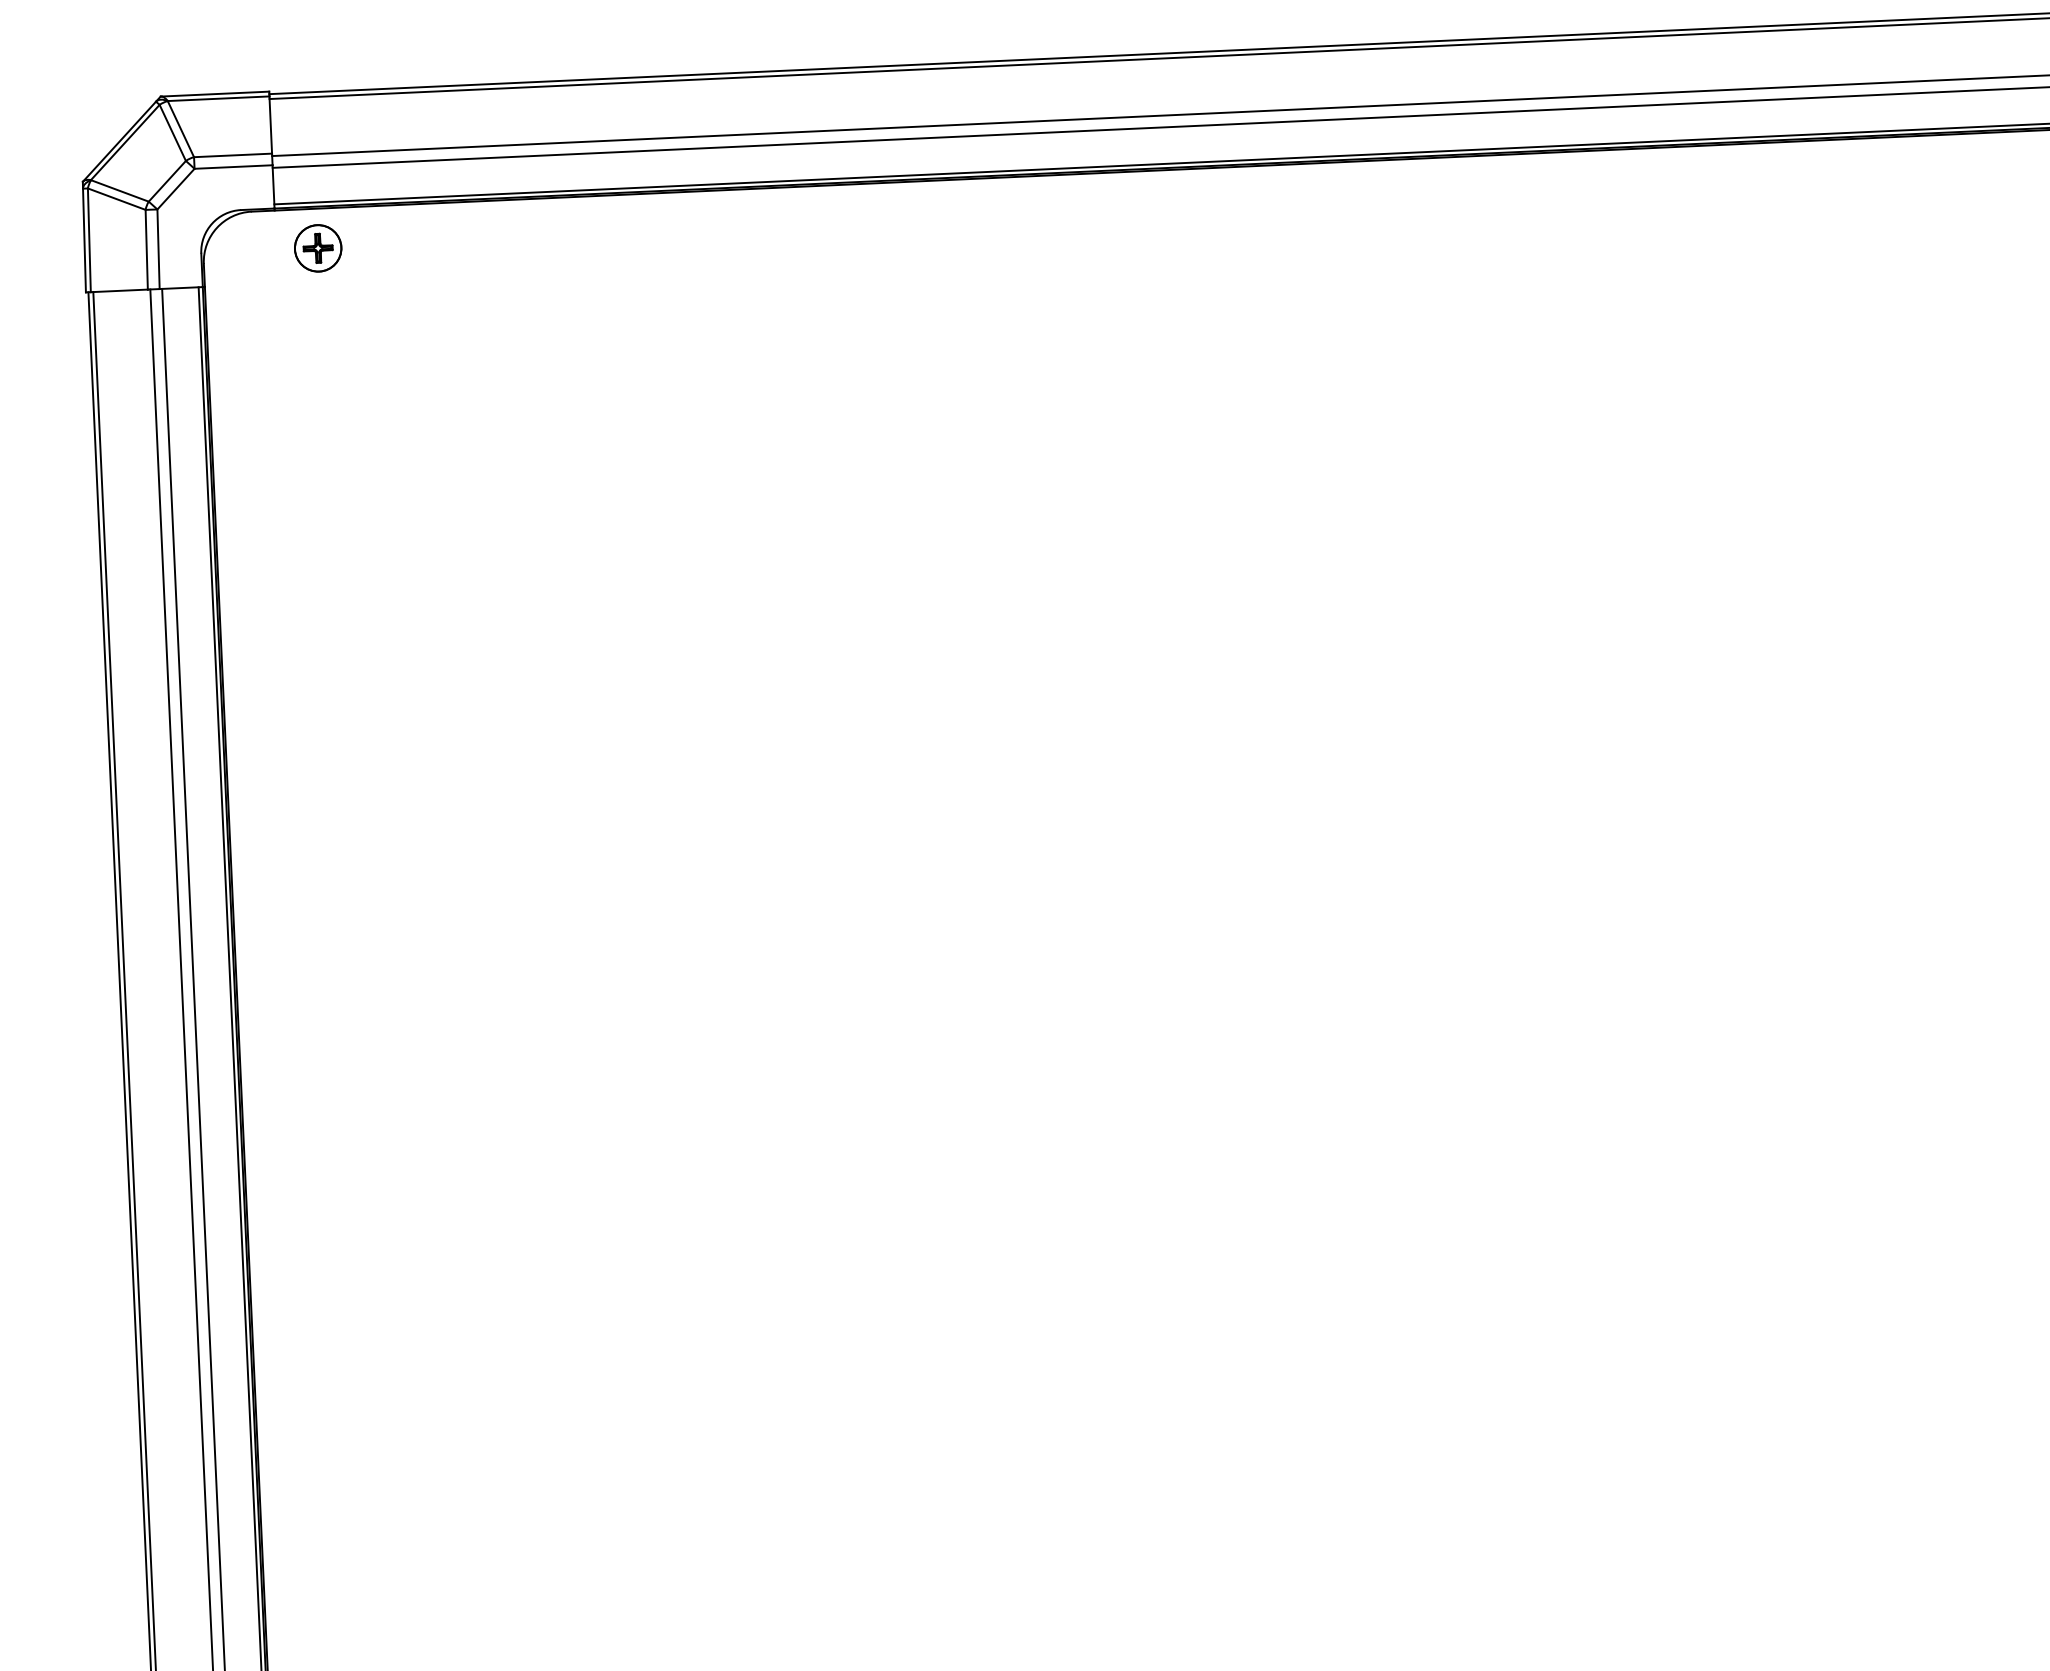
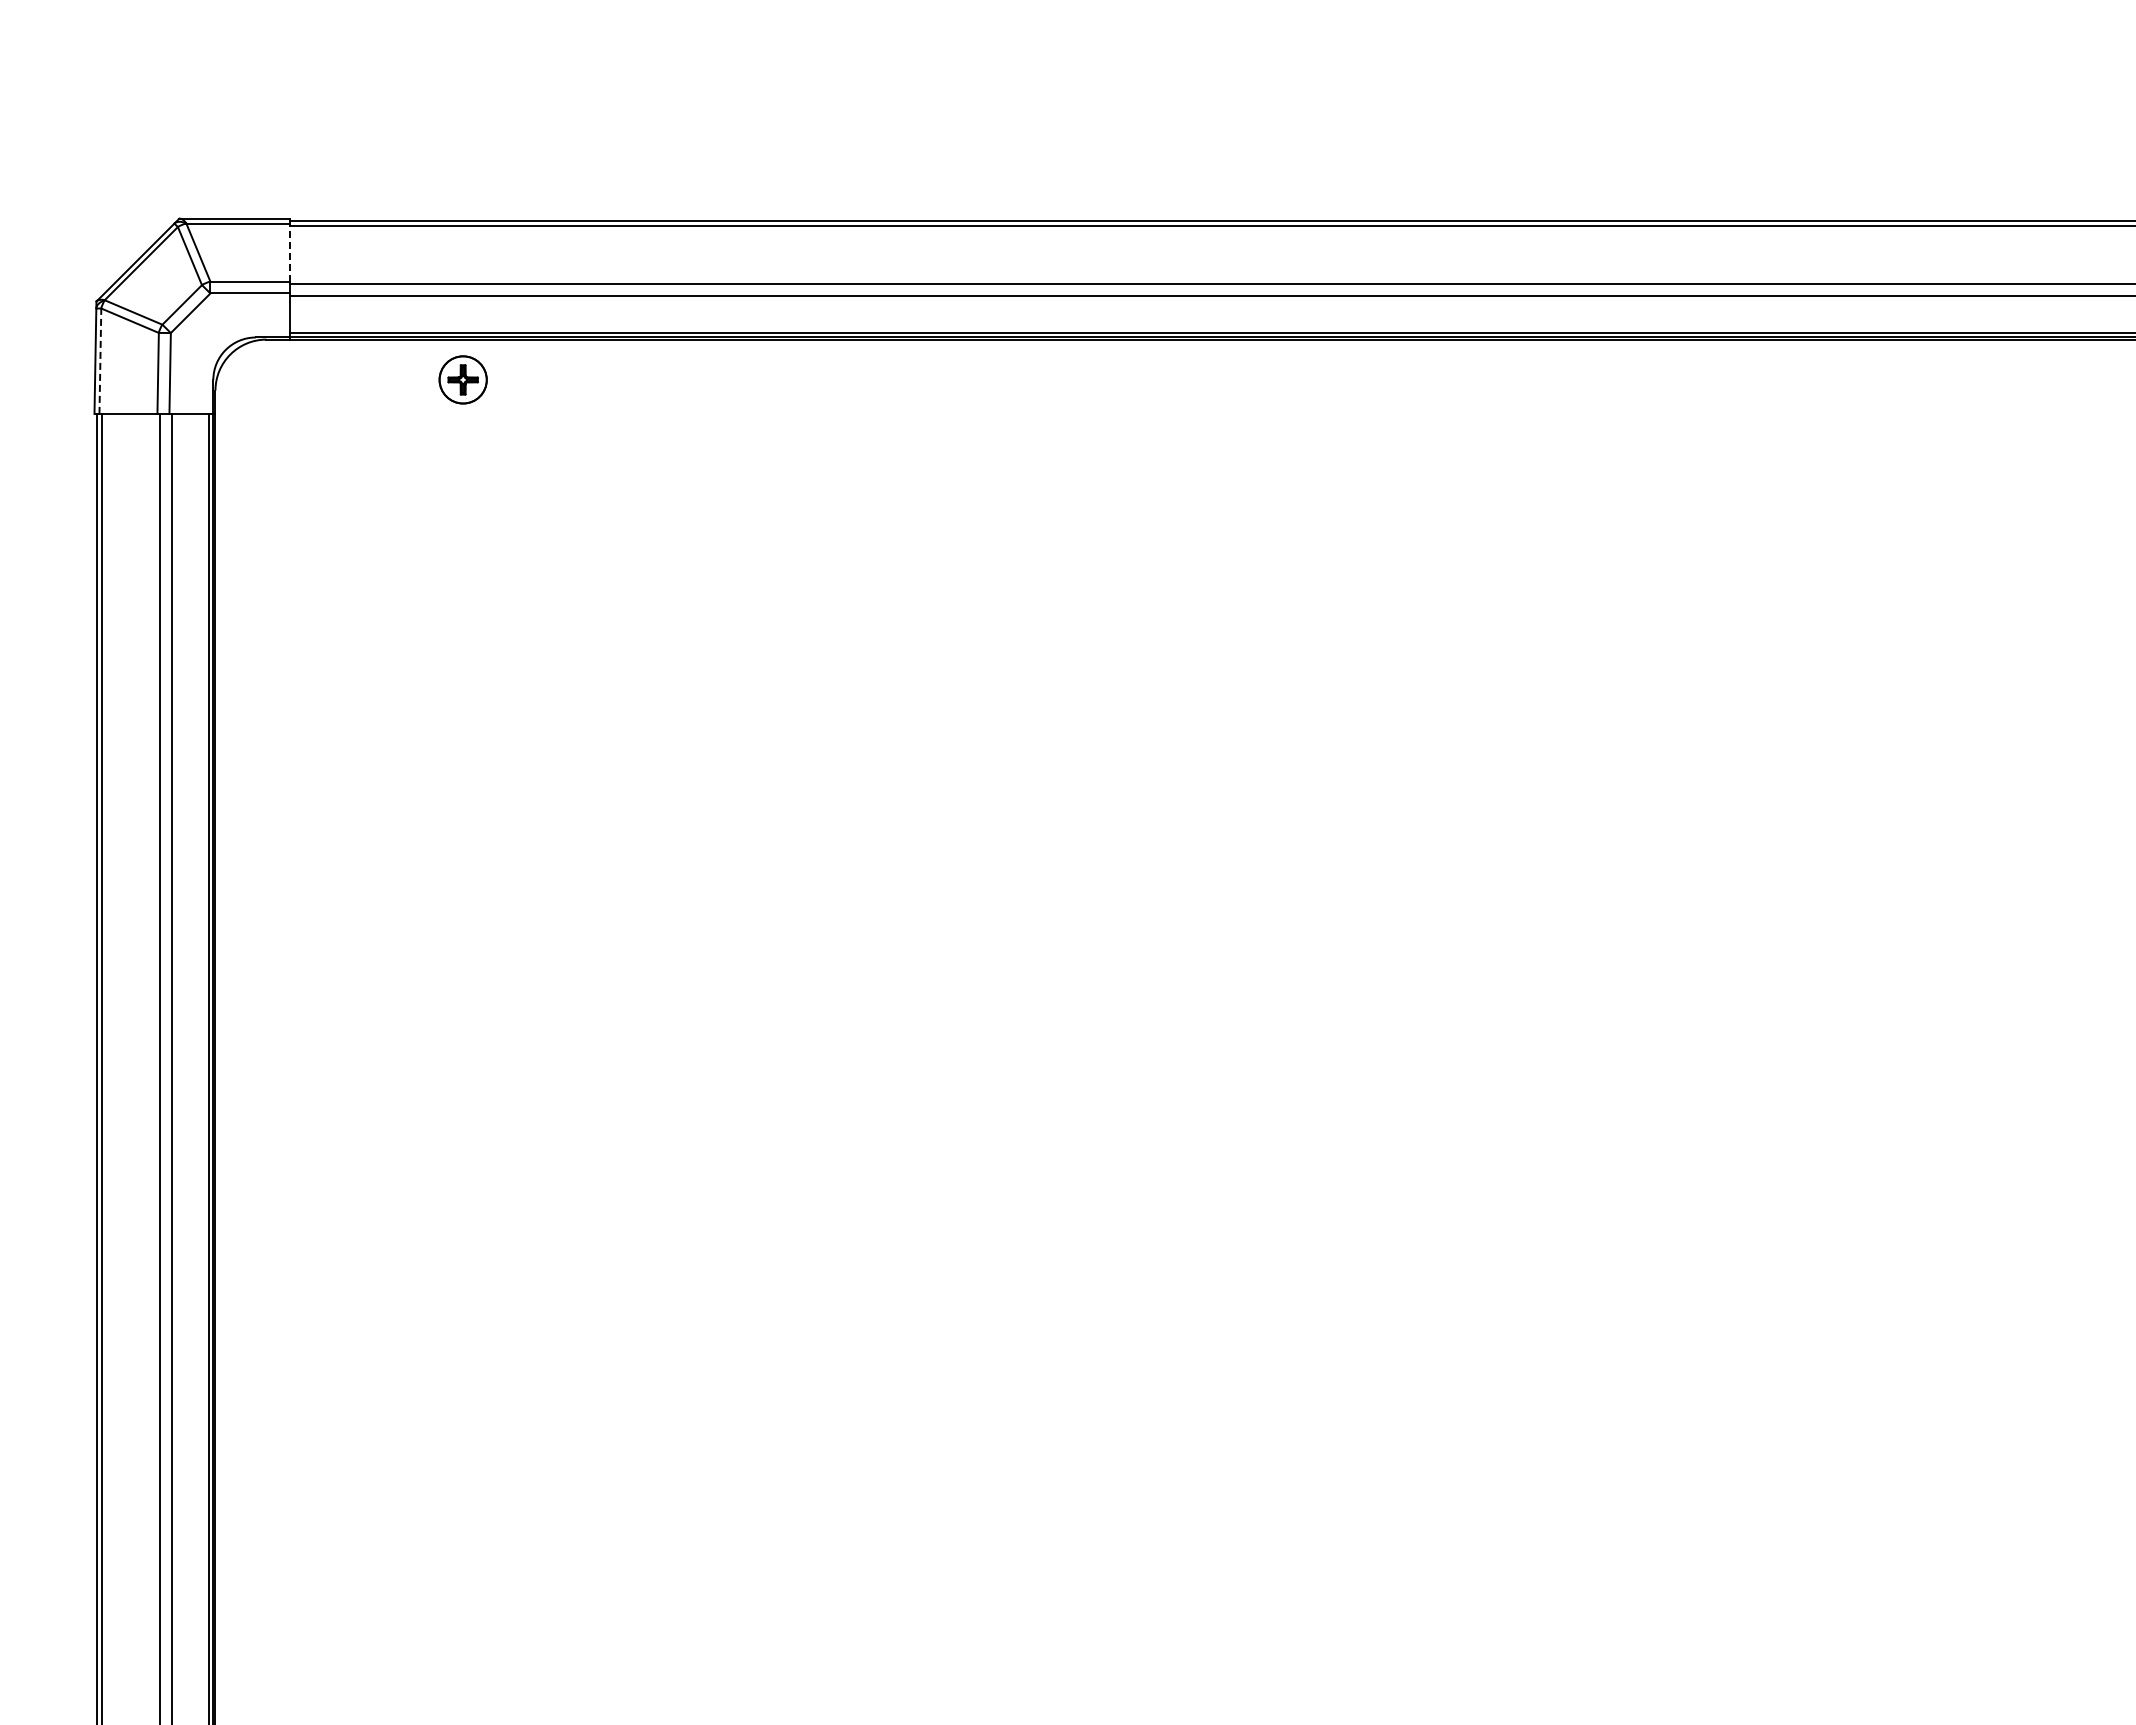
line: (270, 124) -> (289, 252), solid -> dashed
line: (89, 240) -> (100, 361), solid -> dashed
part: (317, 247) -> (462, 379), moved

